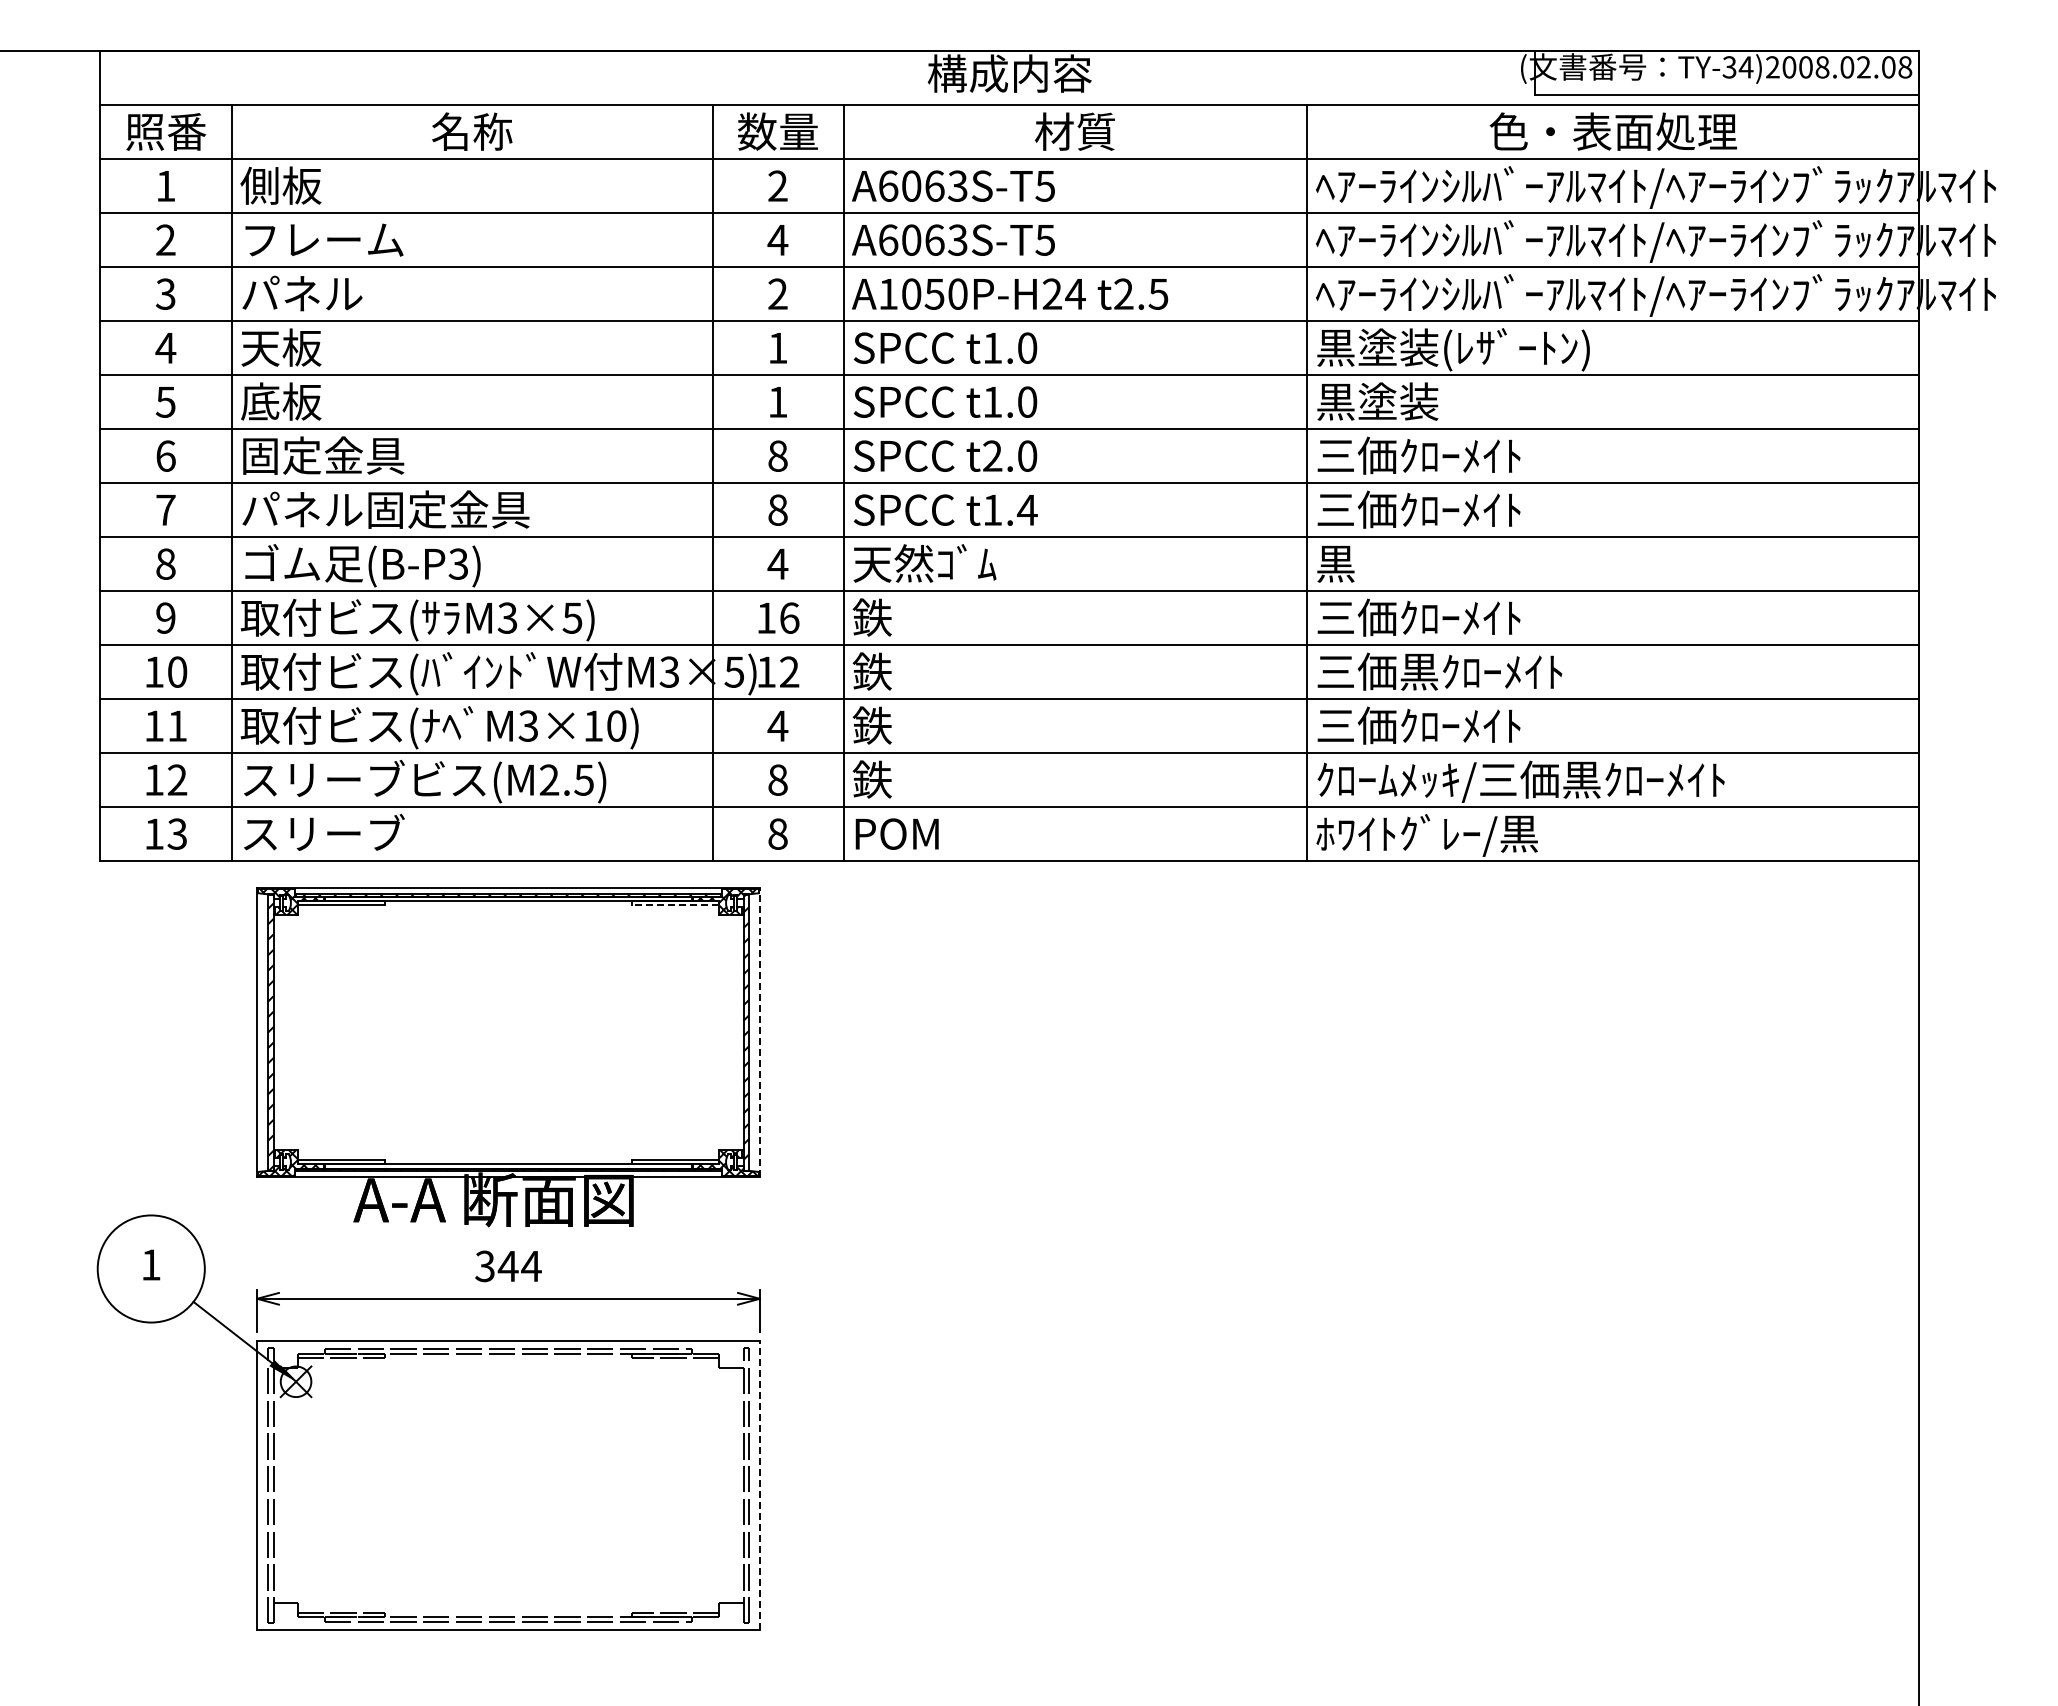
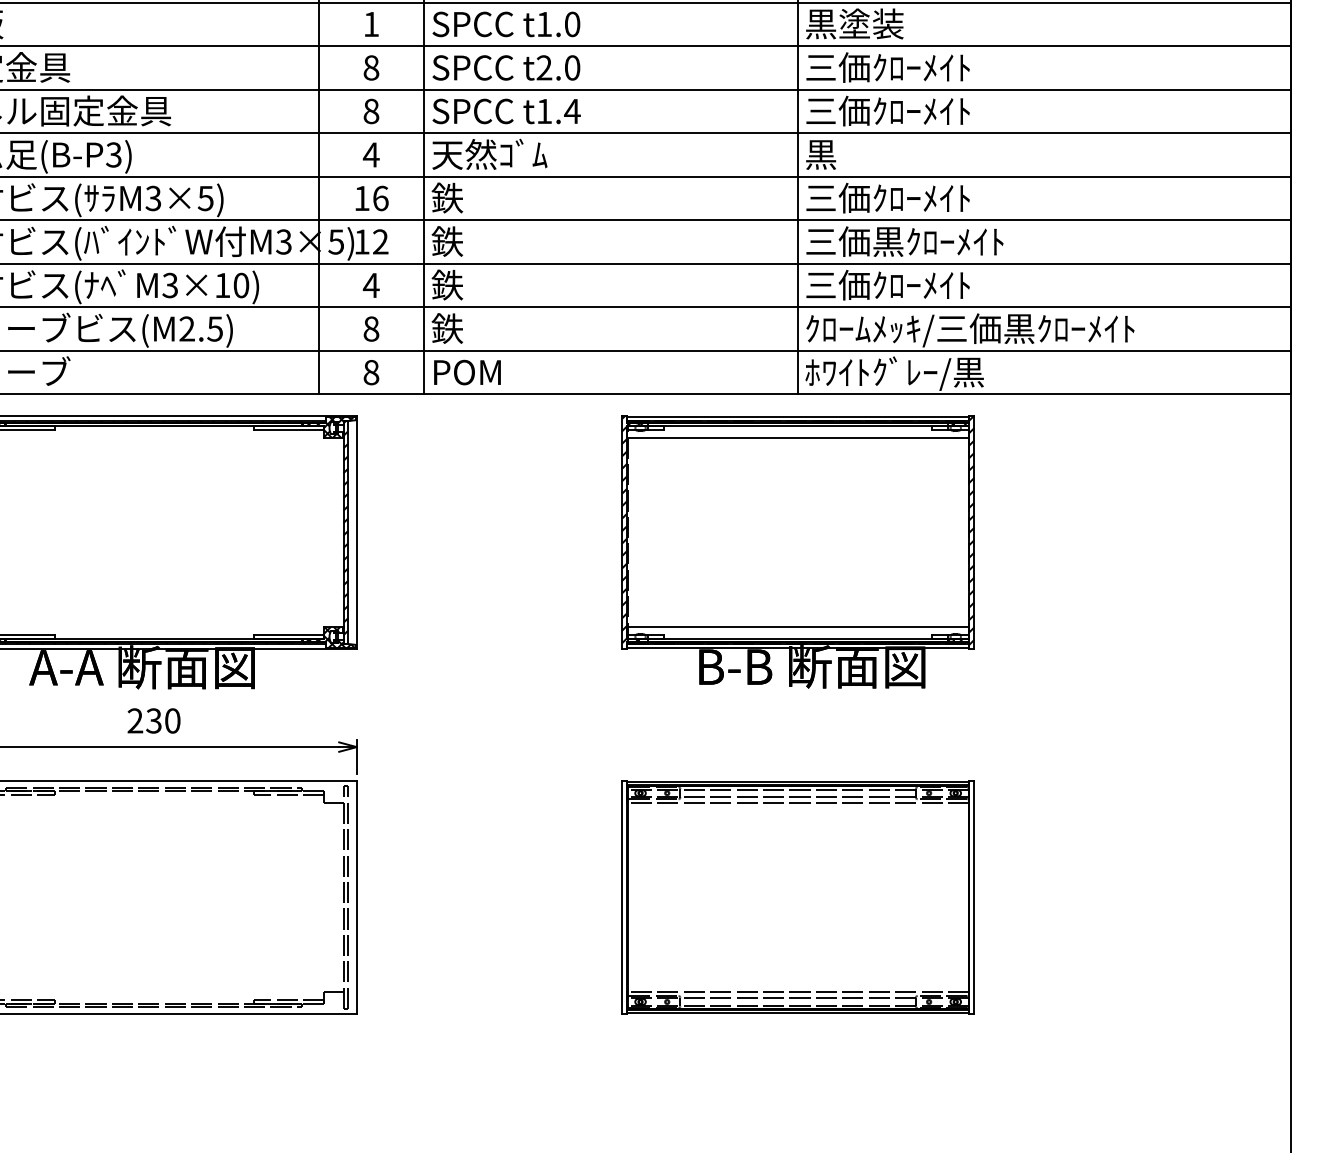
line: (675, 905) -> (288, 430), dashed -> solid
line: (759, 1032) -> (356, 532), dashed -> solid
part: (1307, 1056) -> (798, 551), added
text: (508, 1266) -> (154, 721), 344 -> 230
line: (759, 1485) -> (356, 897), dashed -> solid
part: (1307, 1485) -> (798, 897), added

